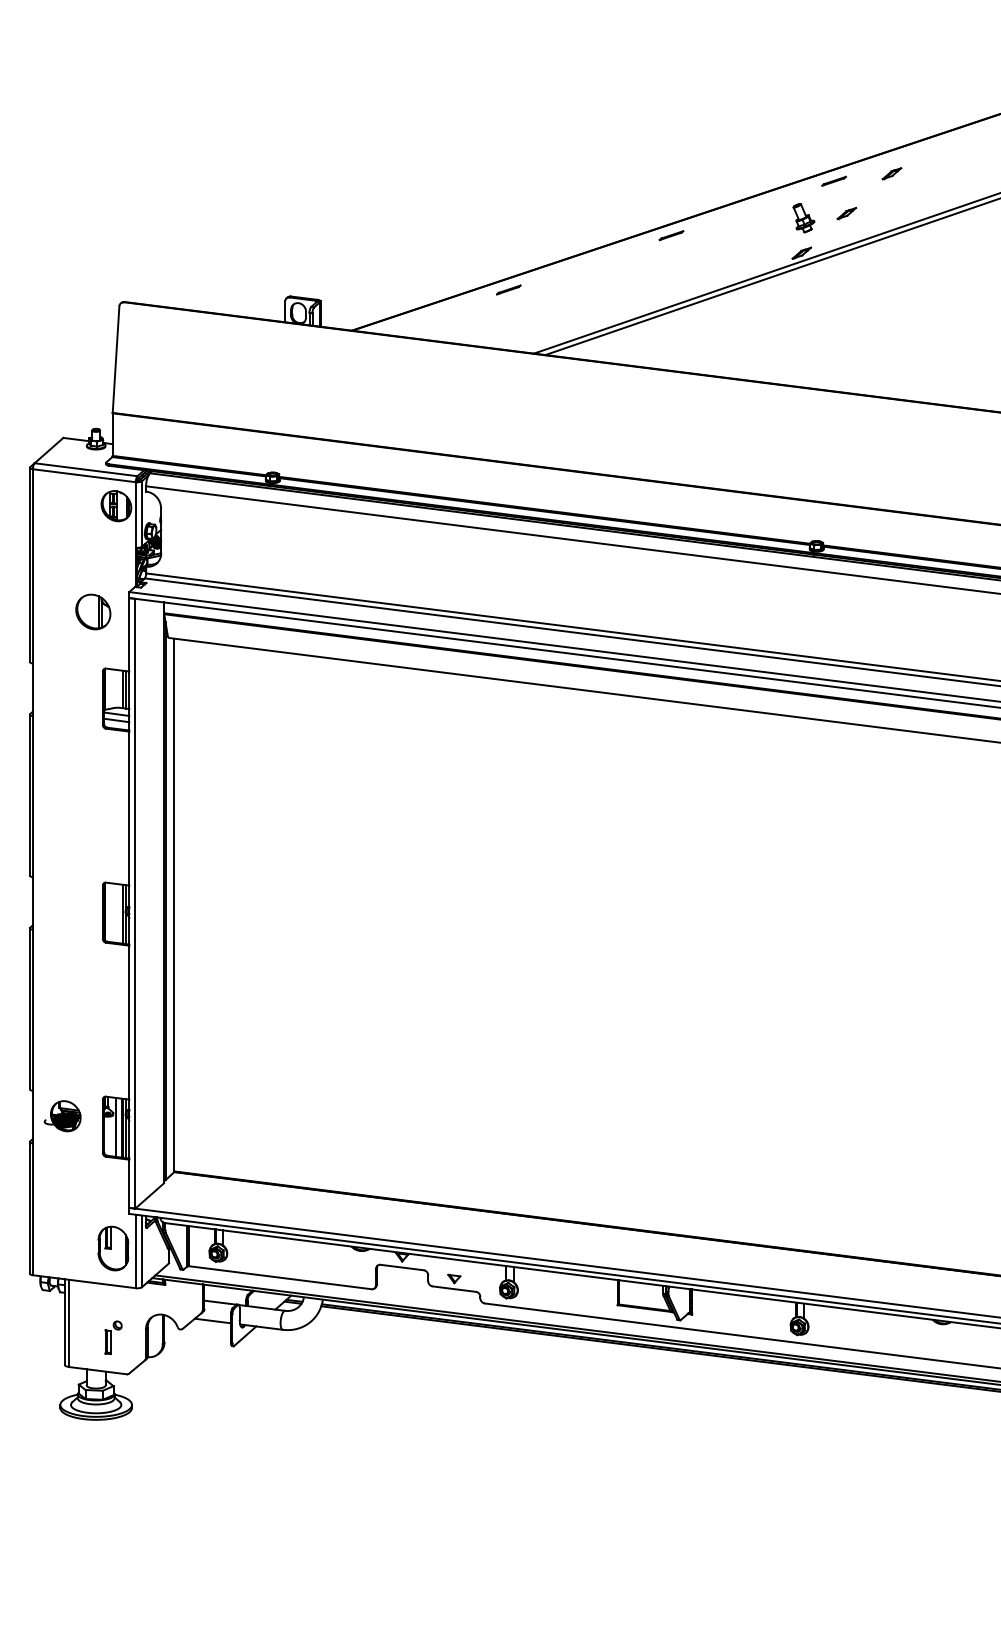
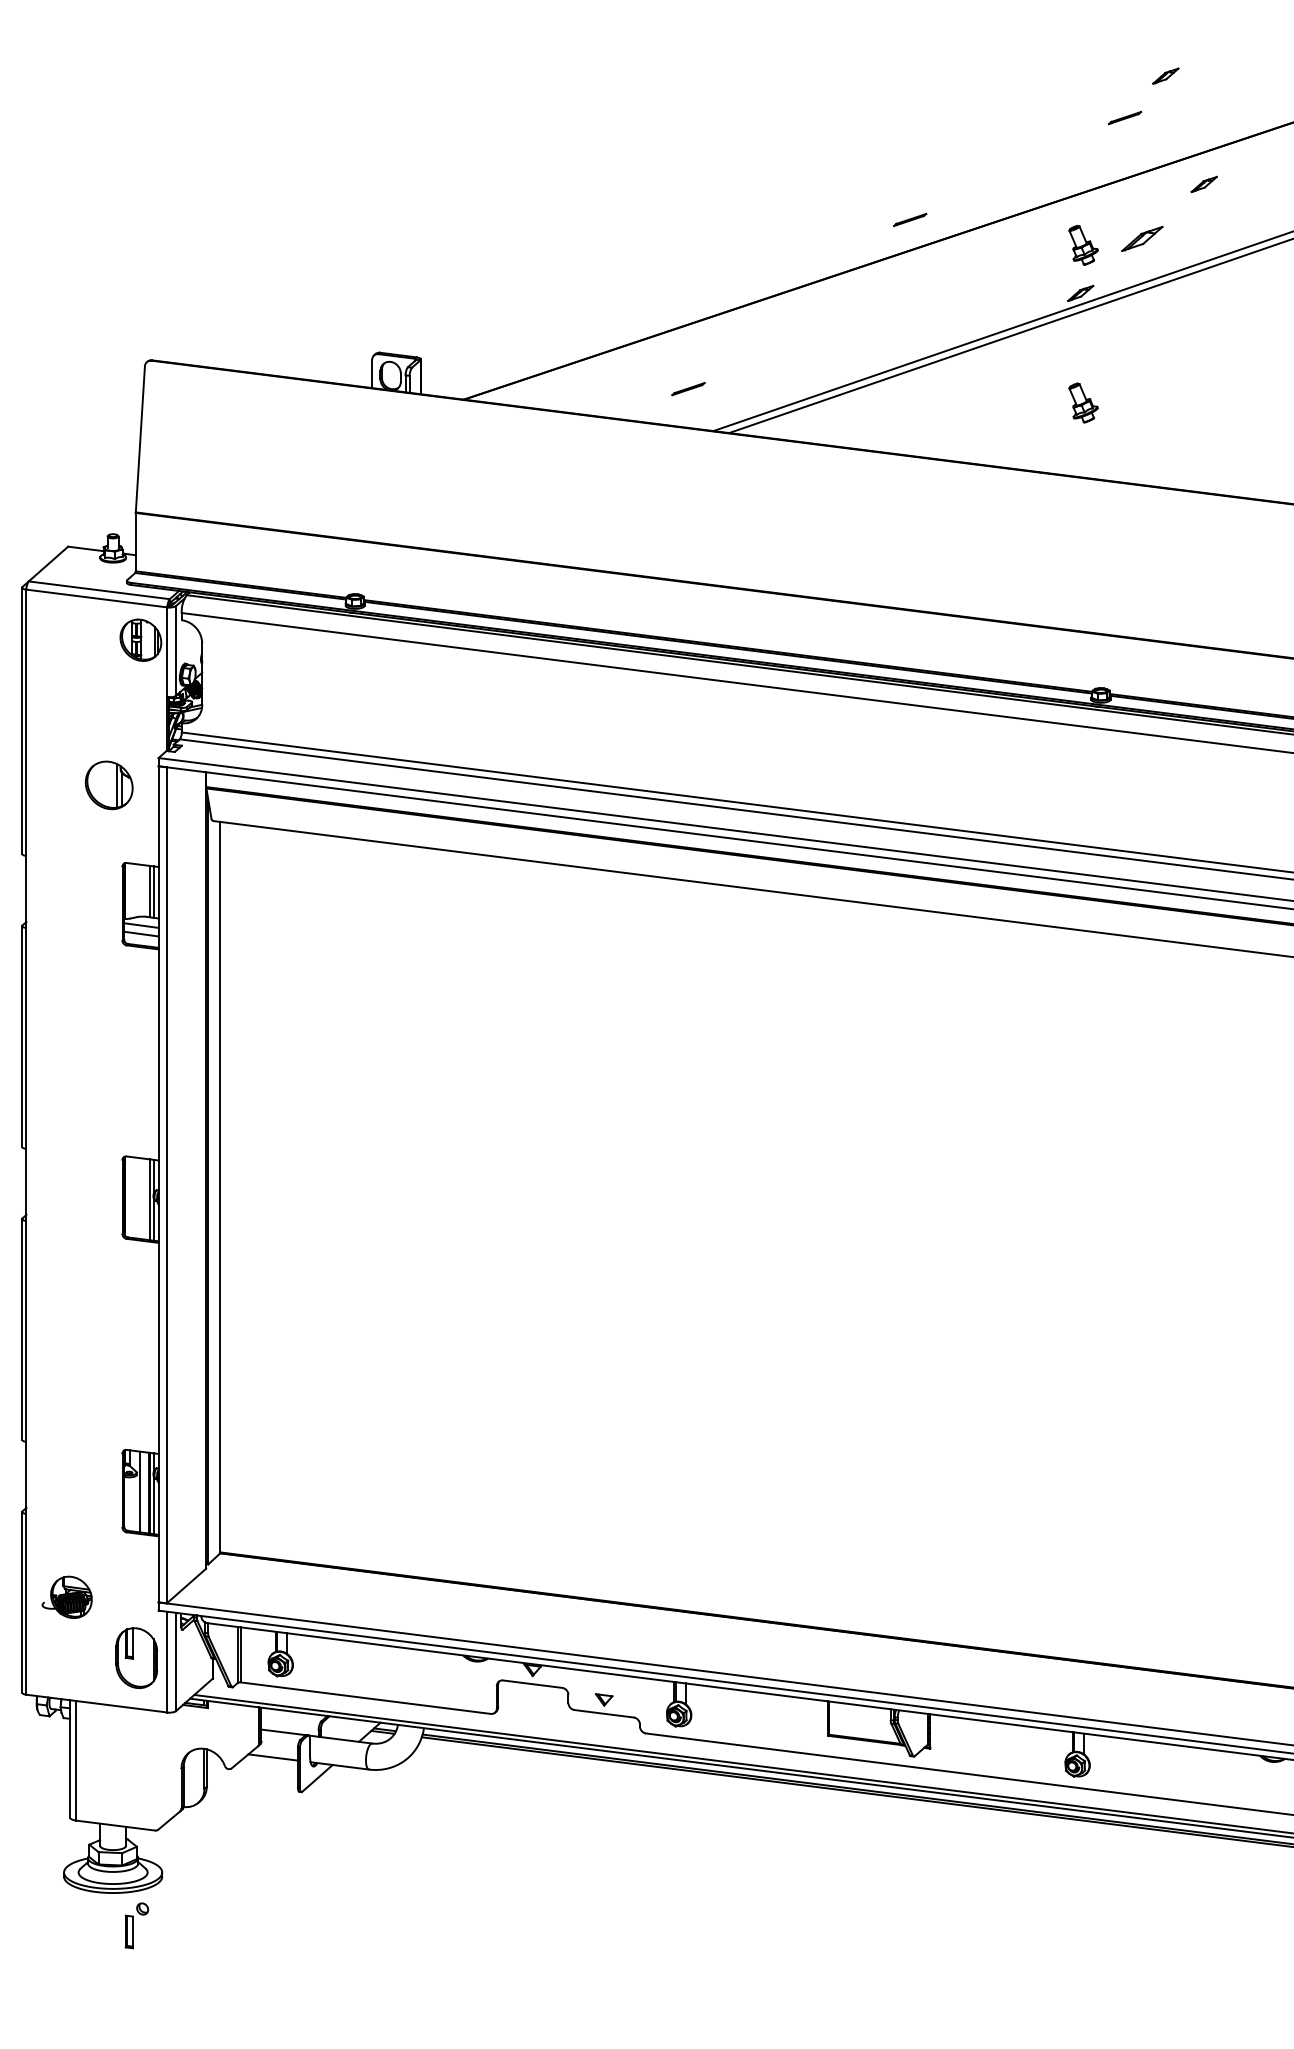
part: (863, 94) -> (1165, 75), added
line: (833, 180) -> (1124, 116), moved
part: (846, 213) -> (1141, 238), size x1.6
line: (671, 235) -> (910, 219), moved
line: (508, 289) -> (688, 388), moved
part: (803, 333) -> (1082, 403), added
part: (62, 1116) -> (66, 1597), moved
part: (113, 1337) -> (136, 1925), moved

